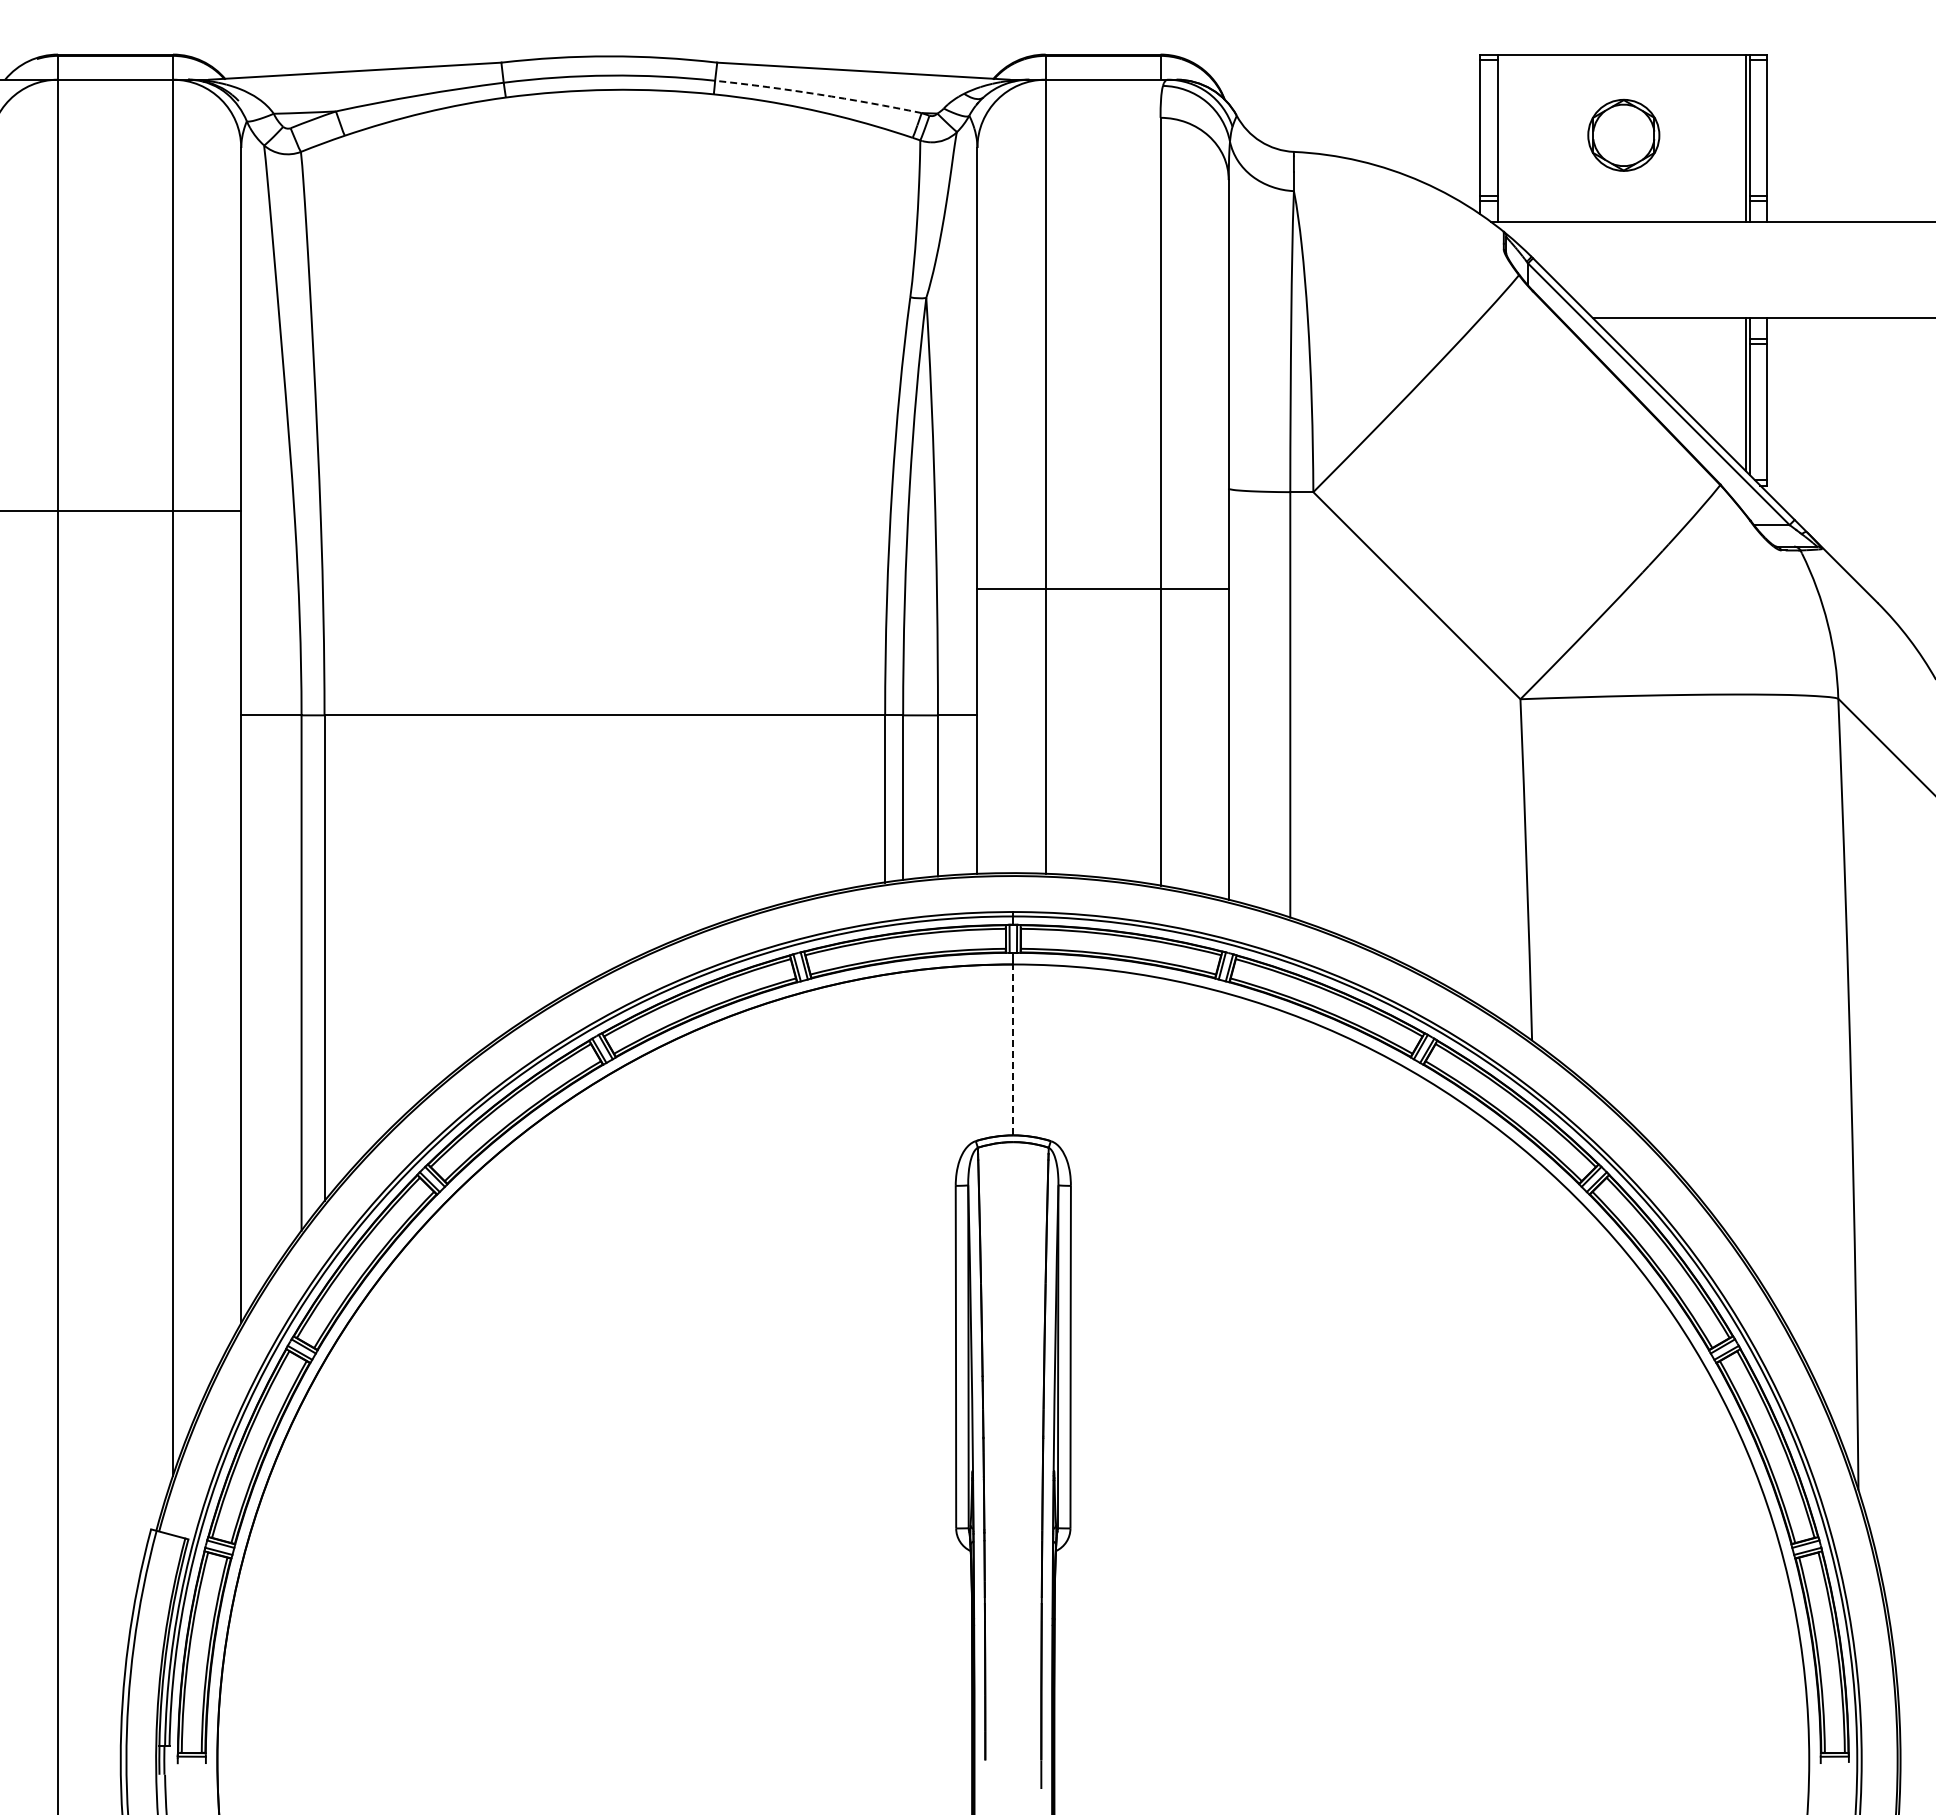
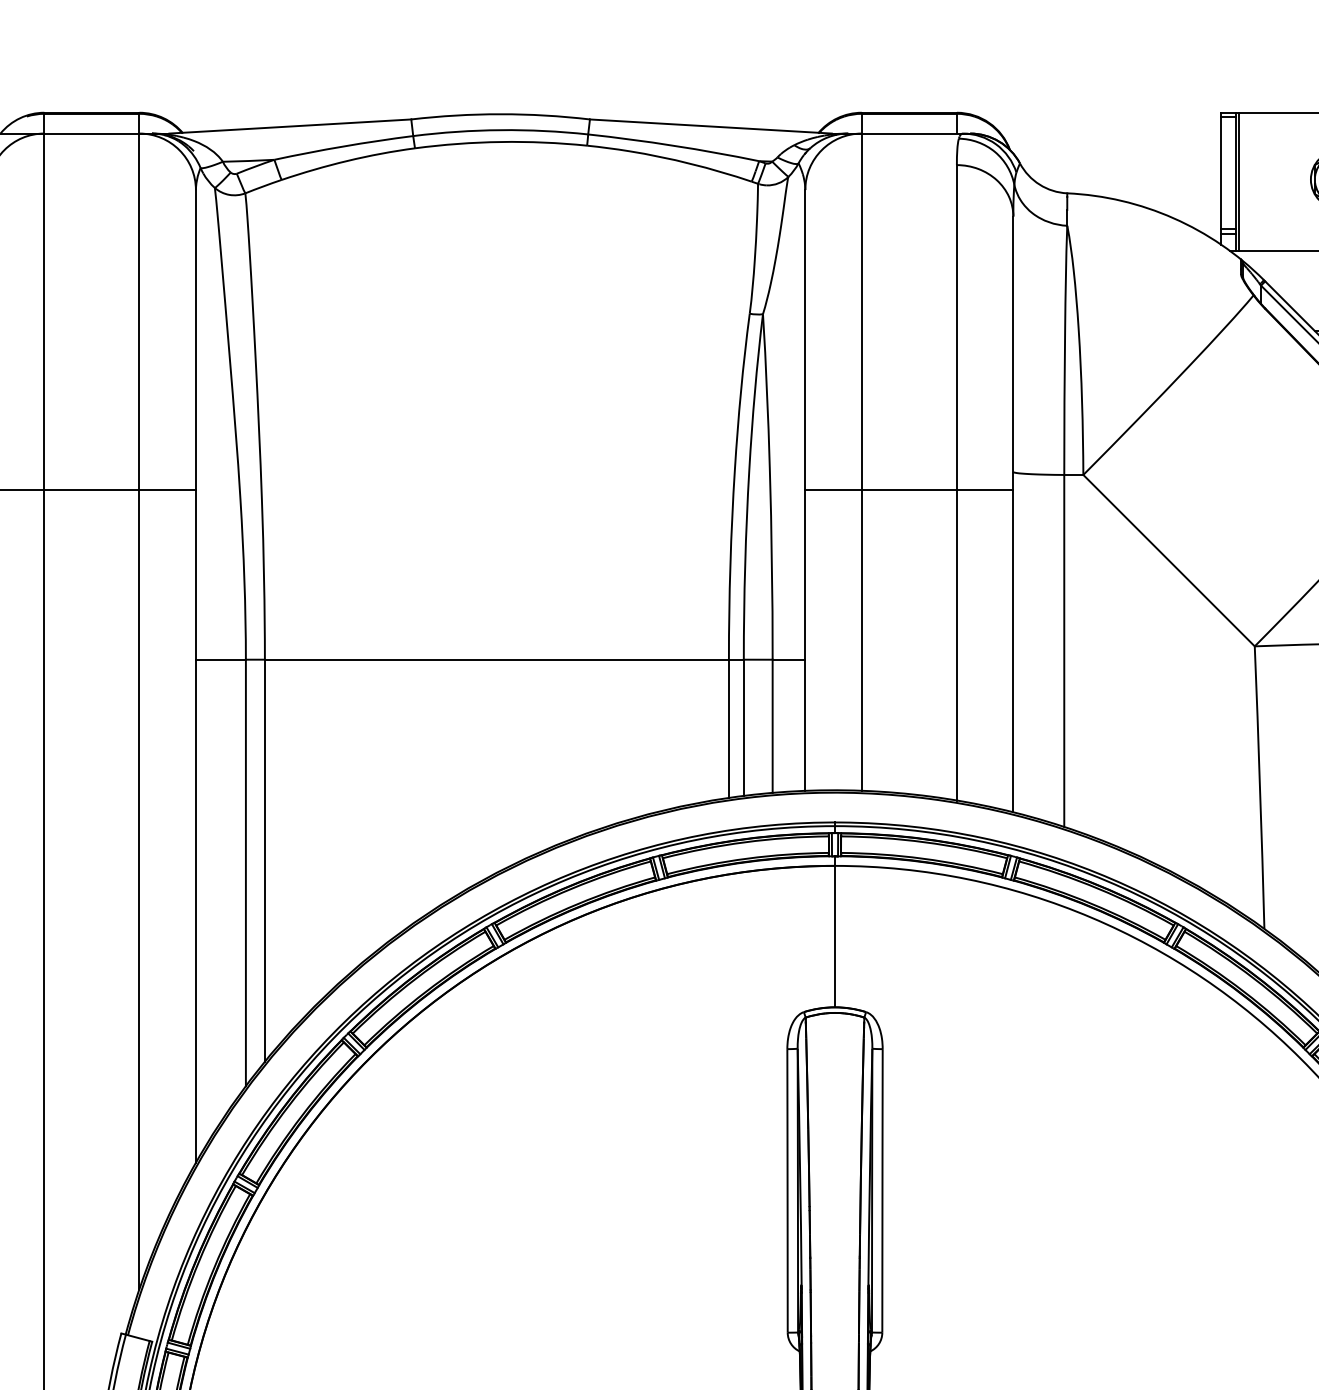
arc: (818, 94) -> (673, 145), dashed -> solid
line: (1501, 137) -> (1239, 181), added
line: (1102, 588) -> (908, 490), moved
line: (1013, 1049) -> (835, 936), dashed -> solid

